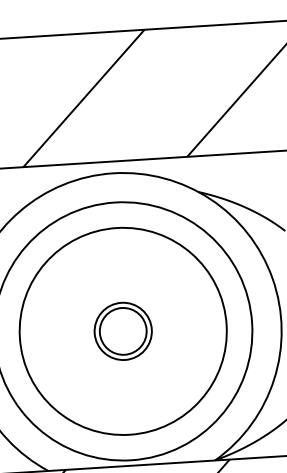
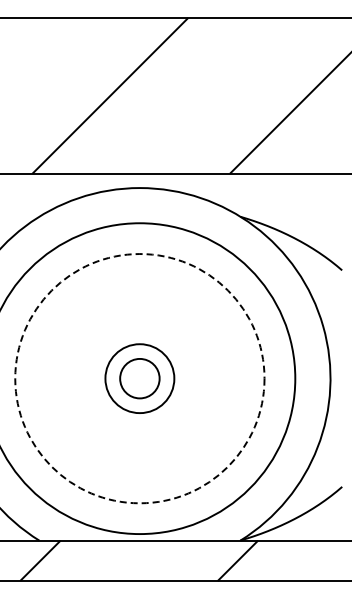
circle: (122, 331) -> (139, 378), size x0.7
circle: (122, 331) -> (139, 378), solid -> dashed

